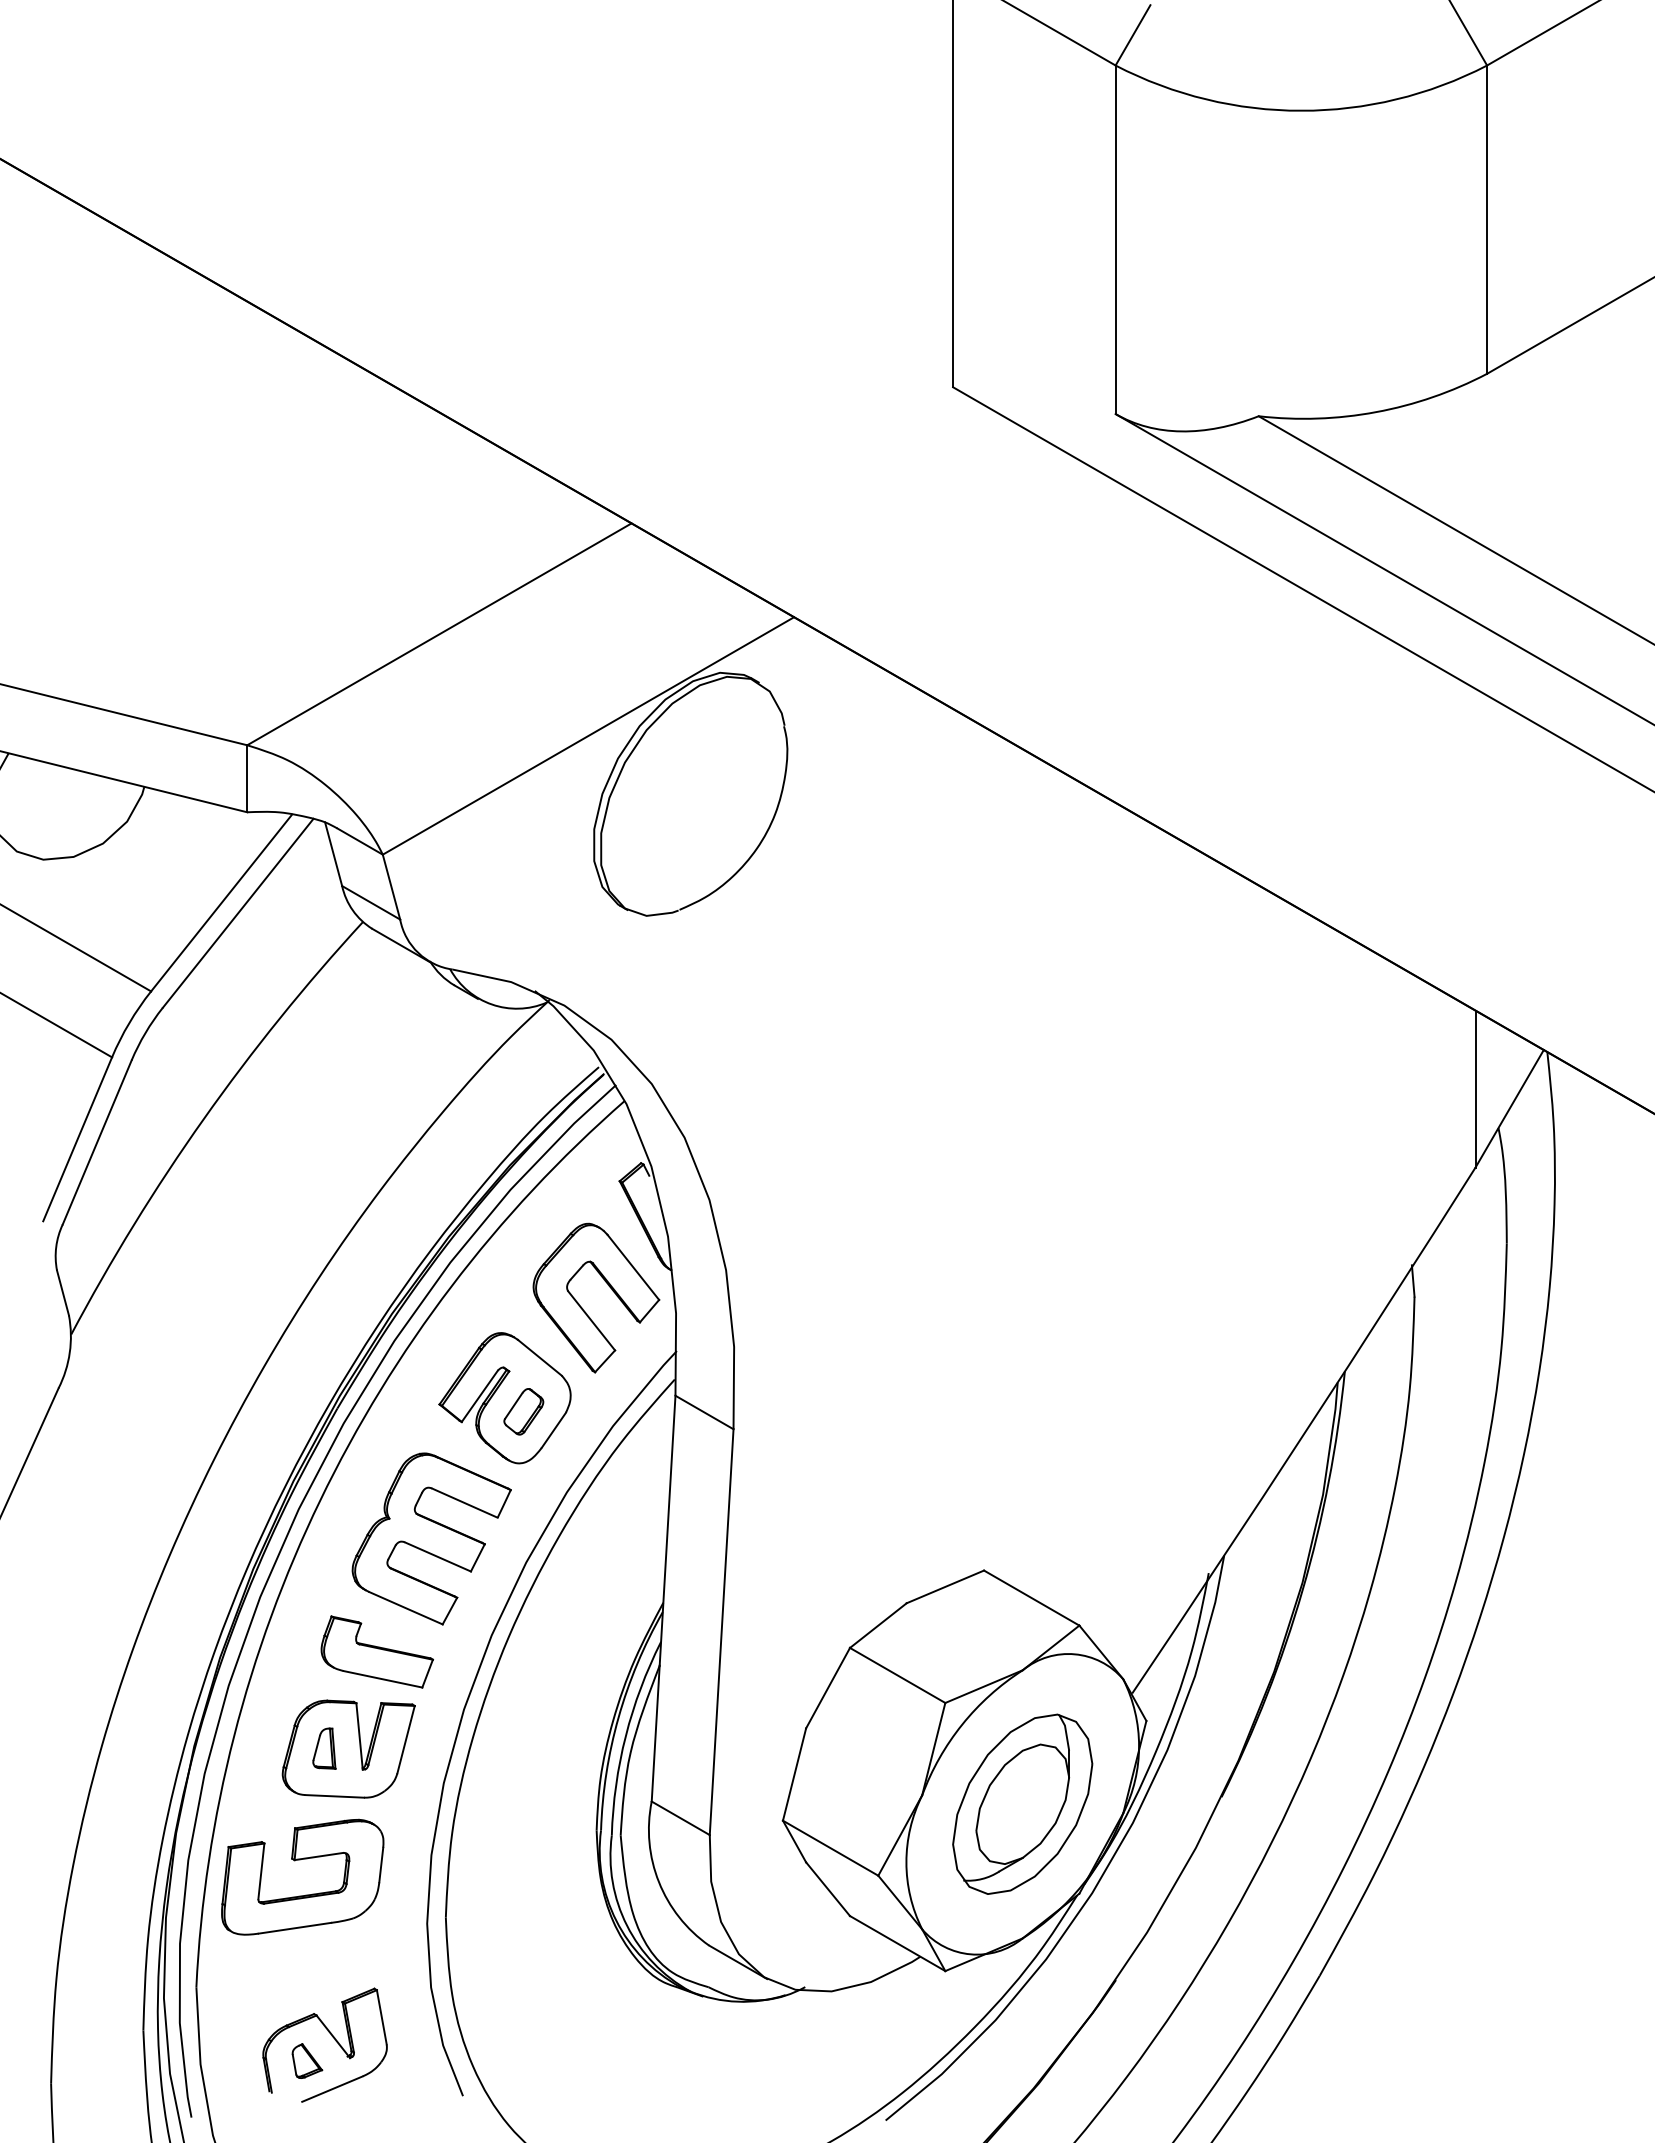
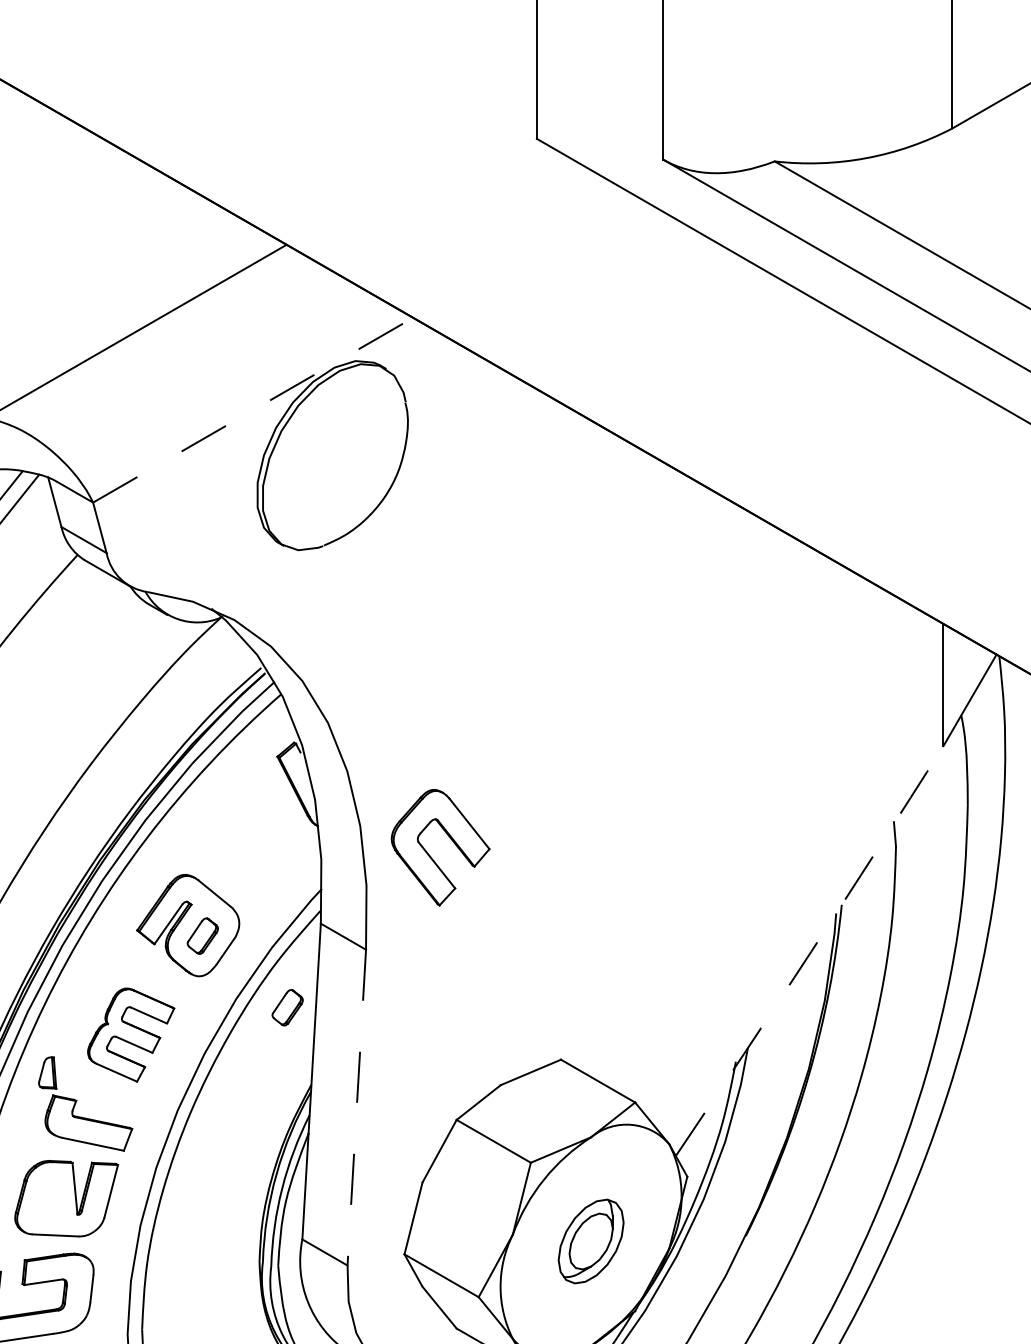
line: (588, 735) -> (253, 409), solid -> dashed
part: (608, 1286) -> (450, 838), moved
arc: (1305, 1431) -> (811, 951), solid -> dashed
part: (632, 1503) -> (287, 1007), added
part: (431, 1538) -> (130, 1034), size x0.7
line: (721, 1632) -> (356, 1107), solid -> dashed
part: (324, 1748) -> (47, 1072), moved
part: (1022, 1803) -> (590, 1240), size x0.6

